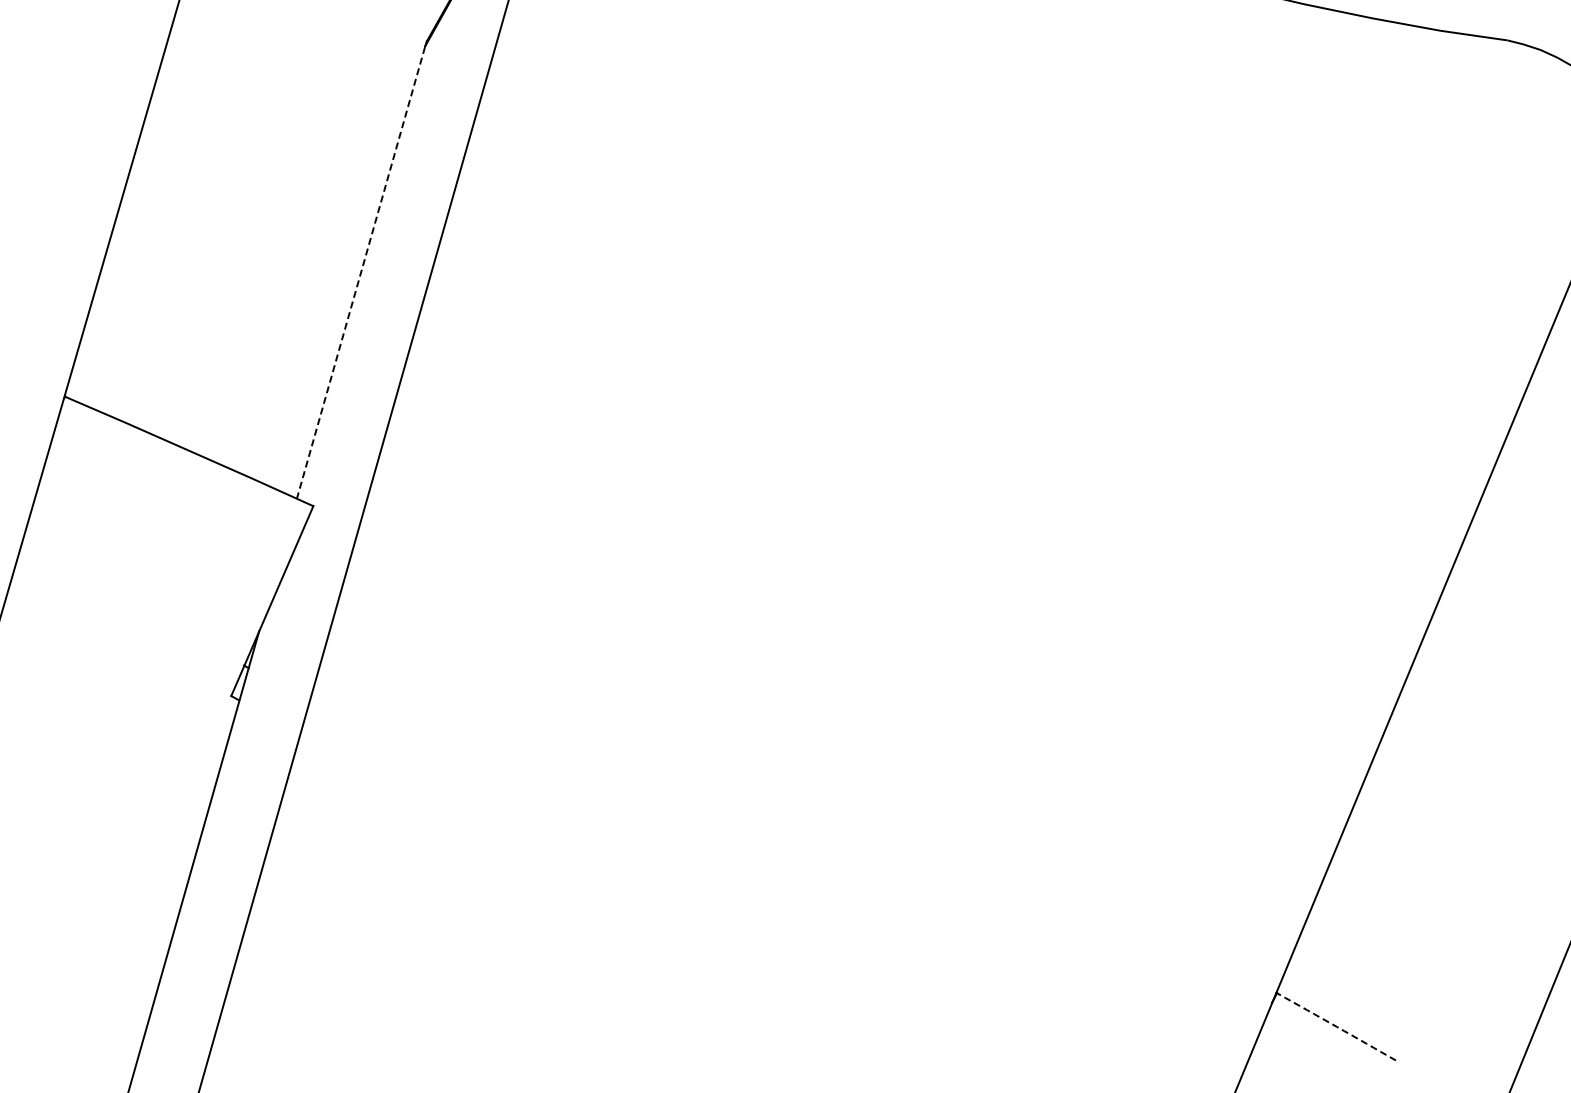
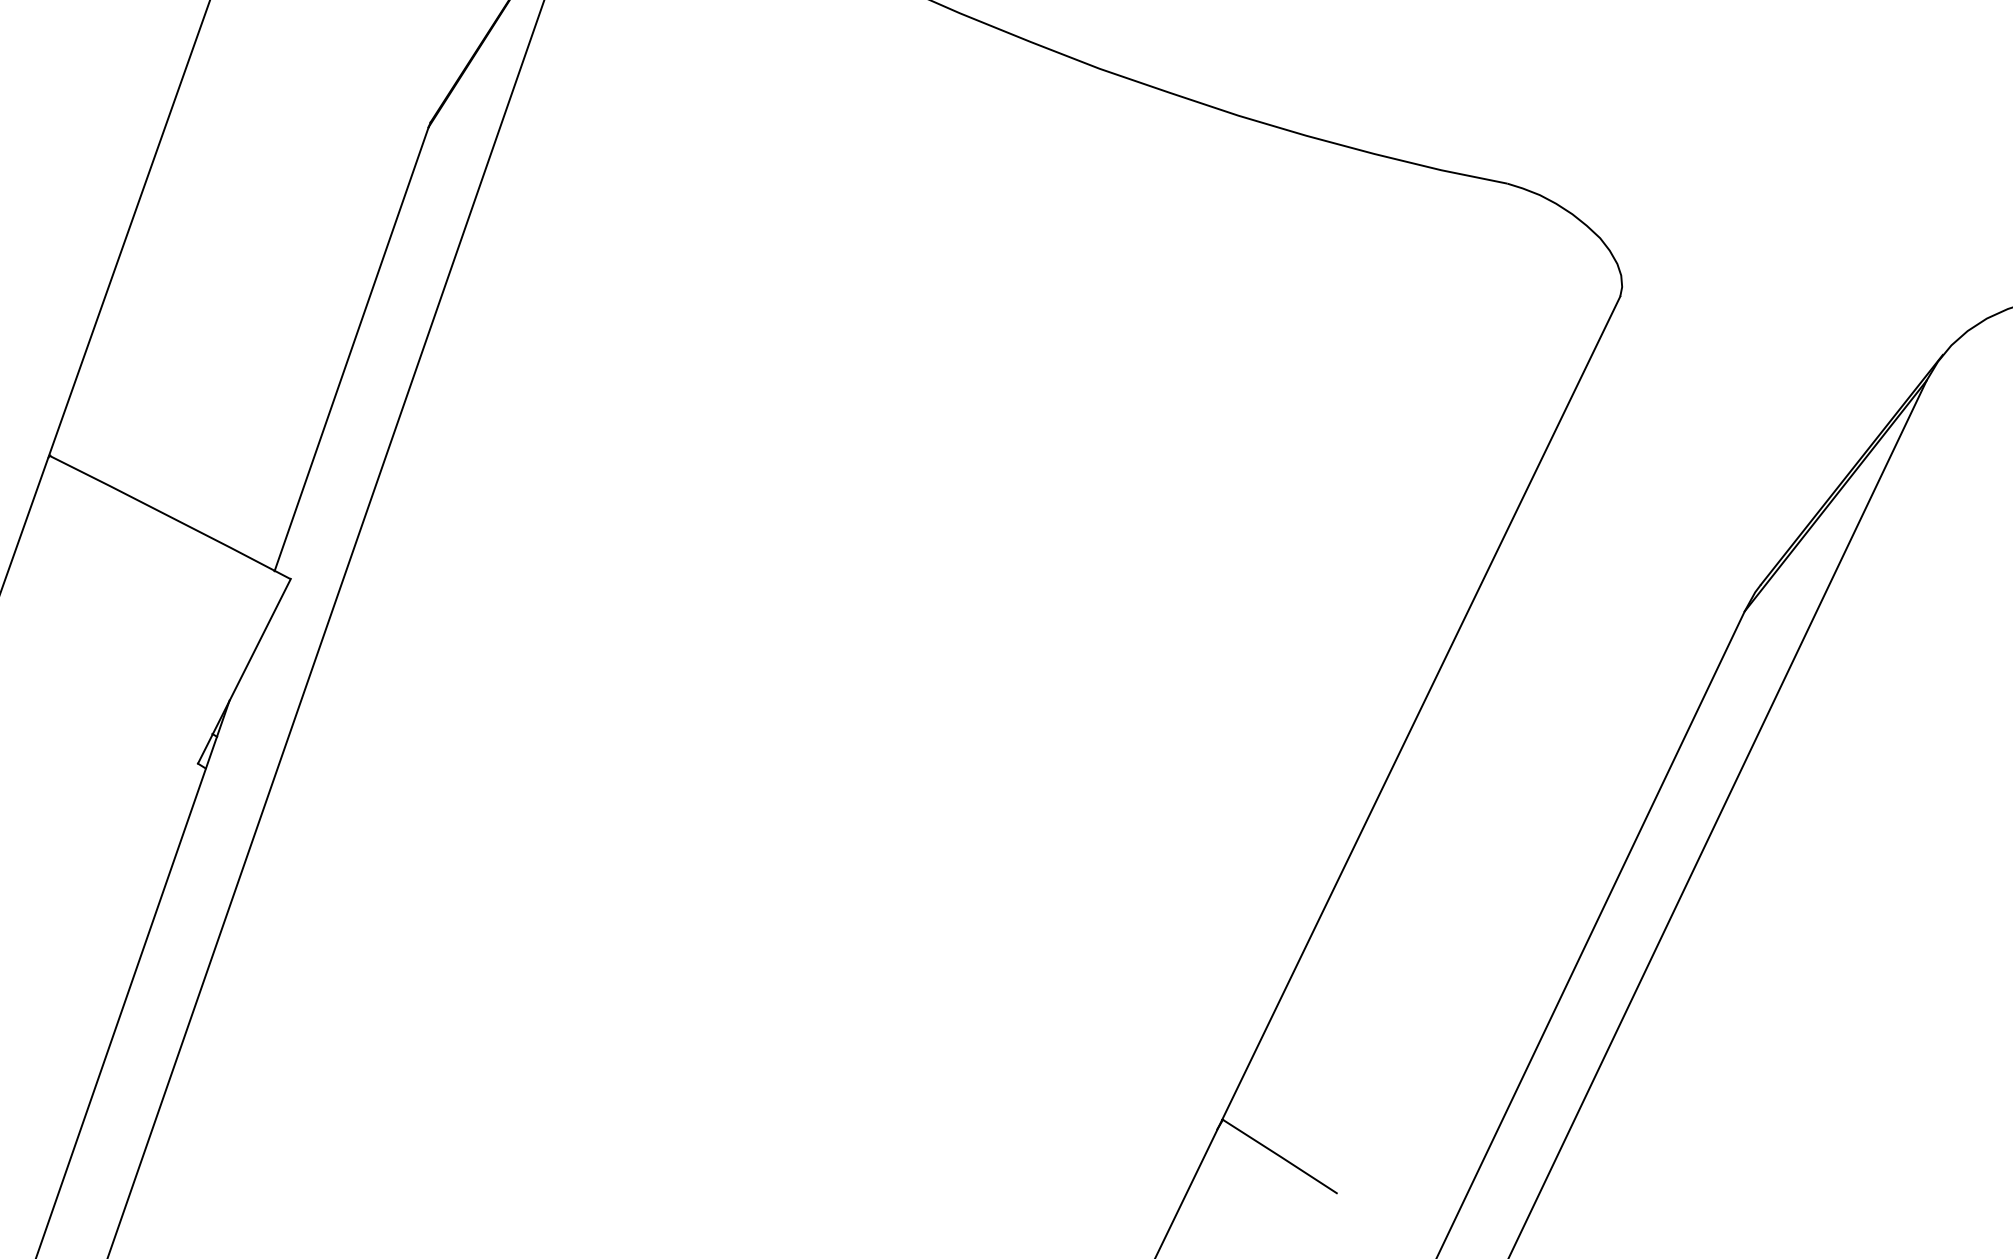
line: (360, 271) -> (351, 348), dashed -> solid
arc: (1336, 1026) -> (1280, 1156), dashed -> solid

